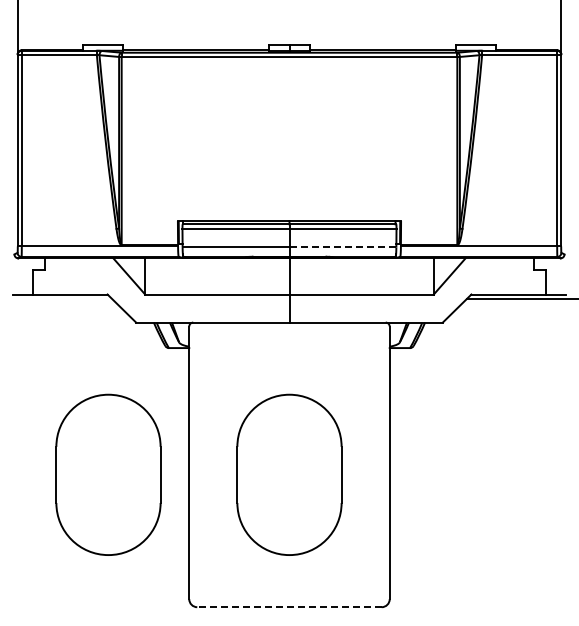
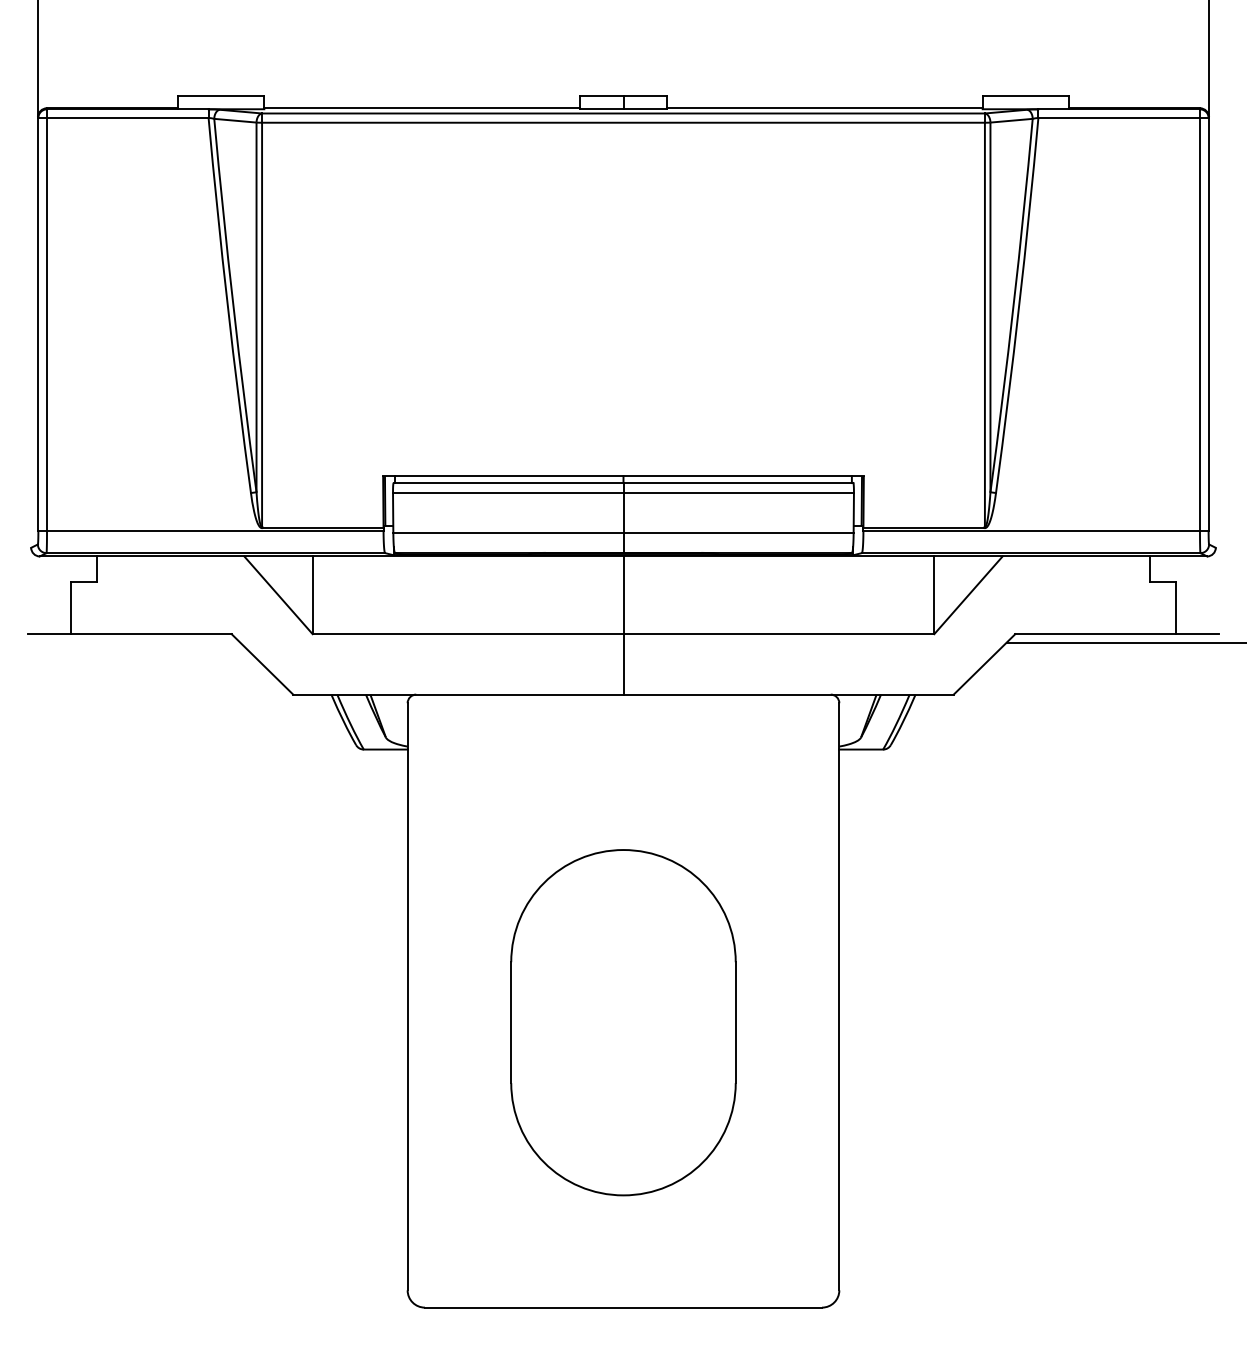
line: (342, 247) -> (737, 532), dashed -> solid
part: (108, 474) -> (233, 1021), removed
line: (289, 607) -> (623, 1308), dashed -> solid

